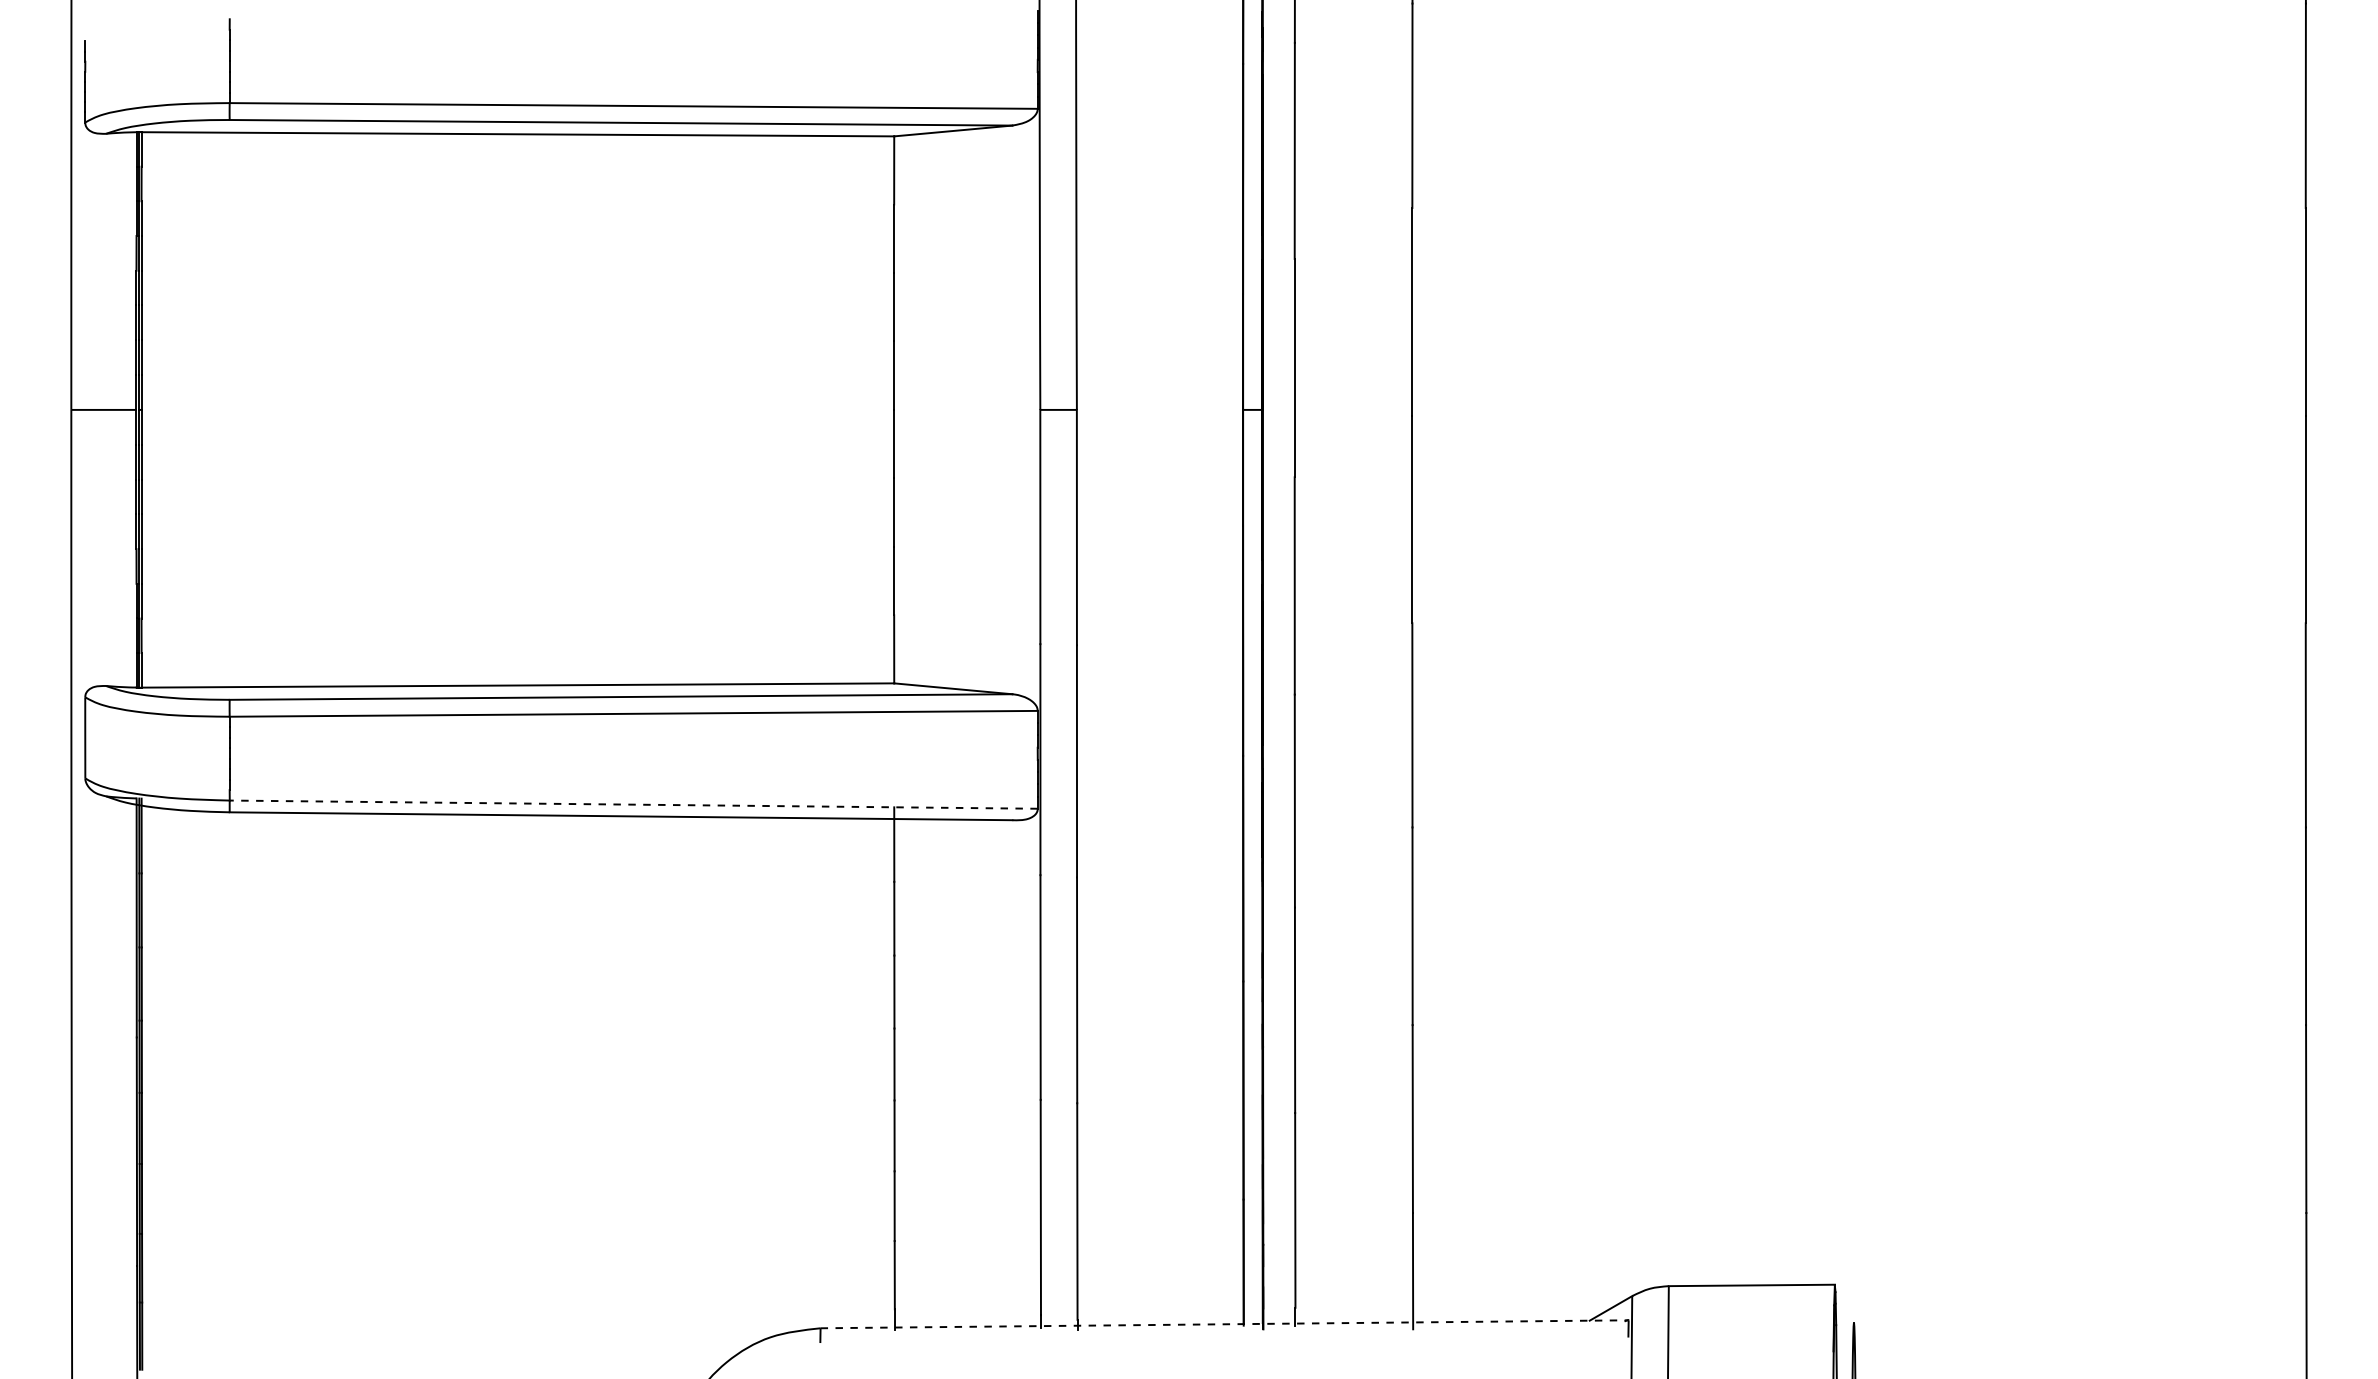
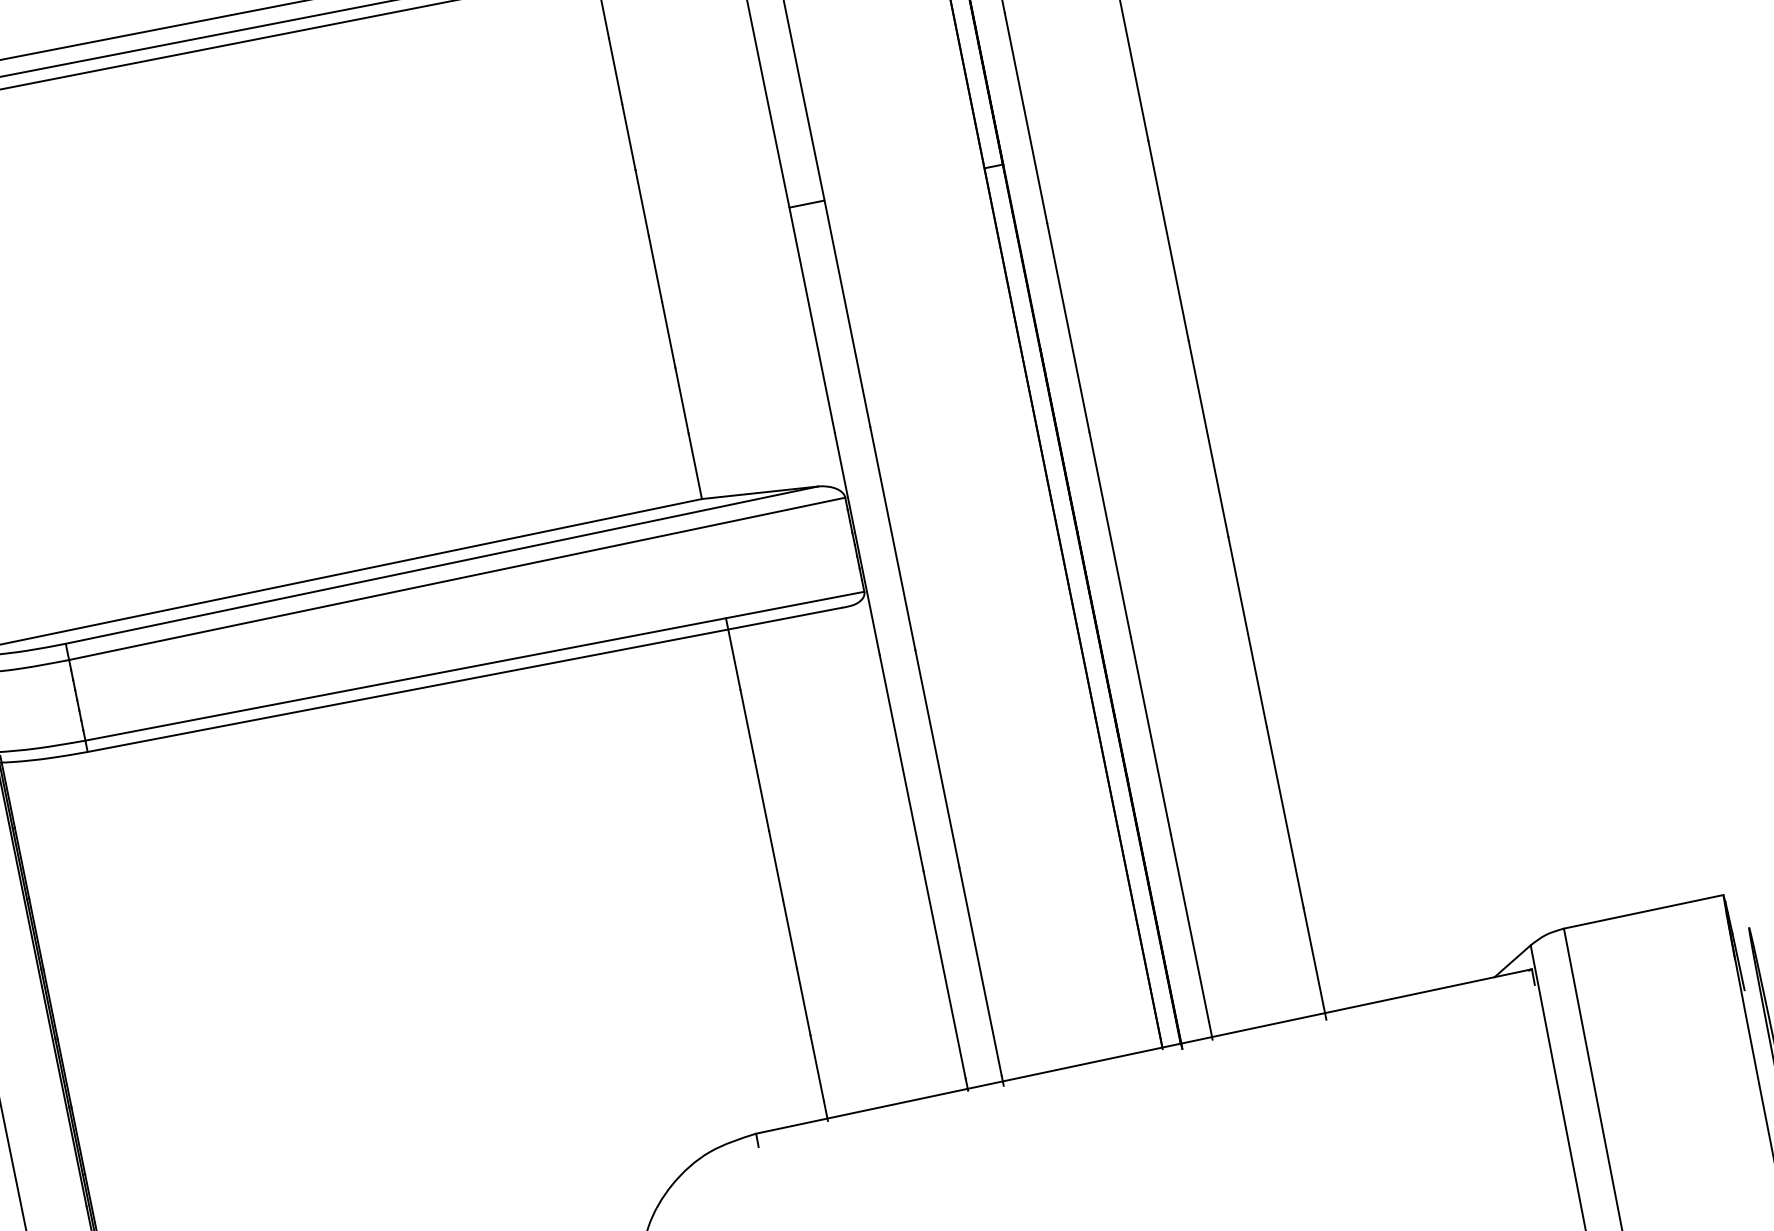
line: (633, 804) -> (474, 666), dashed -> solid
line: (1225, 1324) -> (1144, 1051), dashed -> solid

